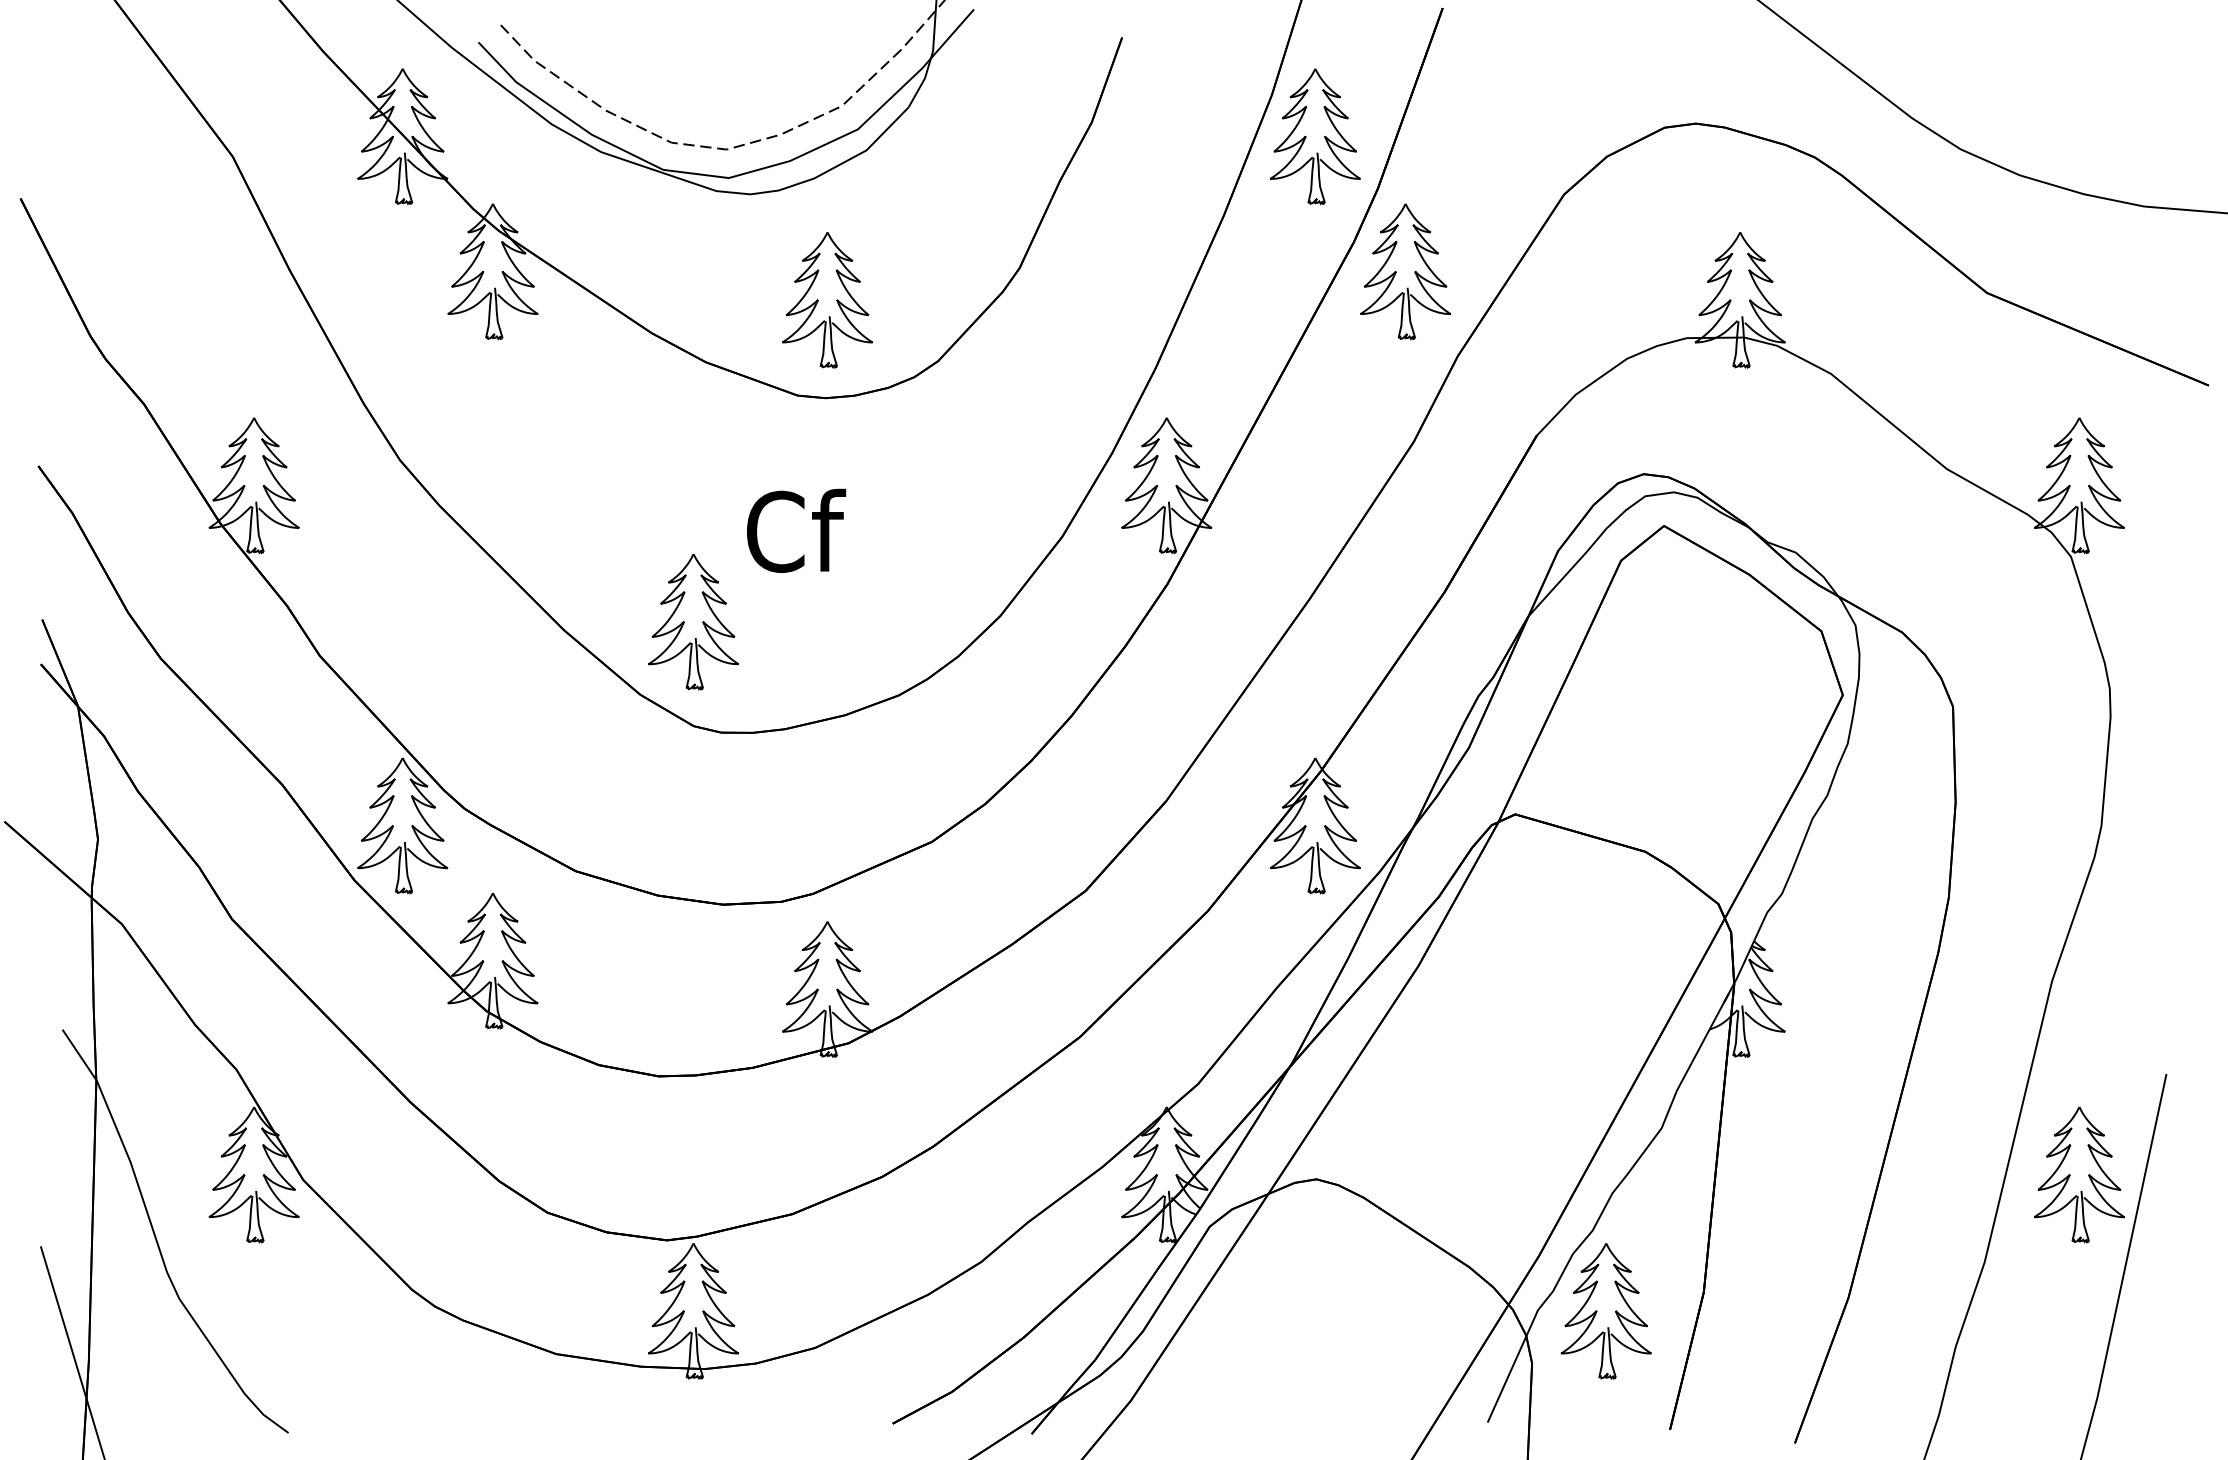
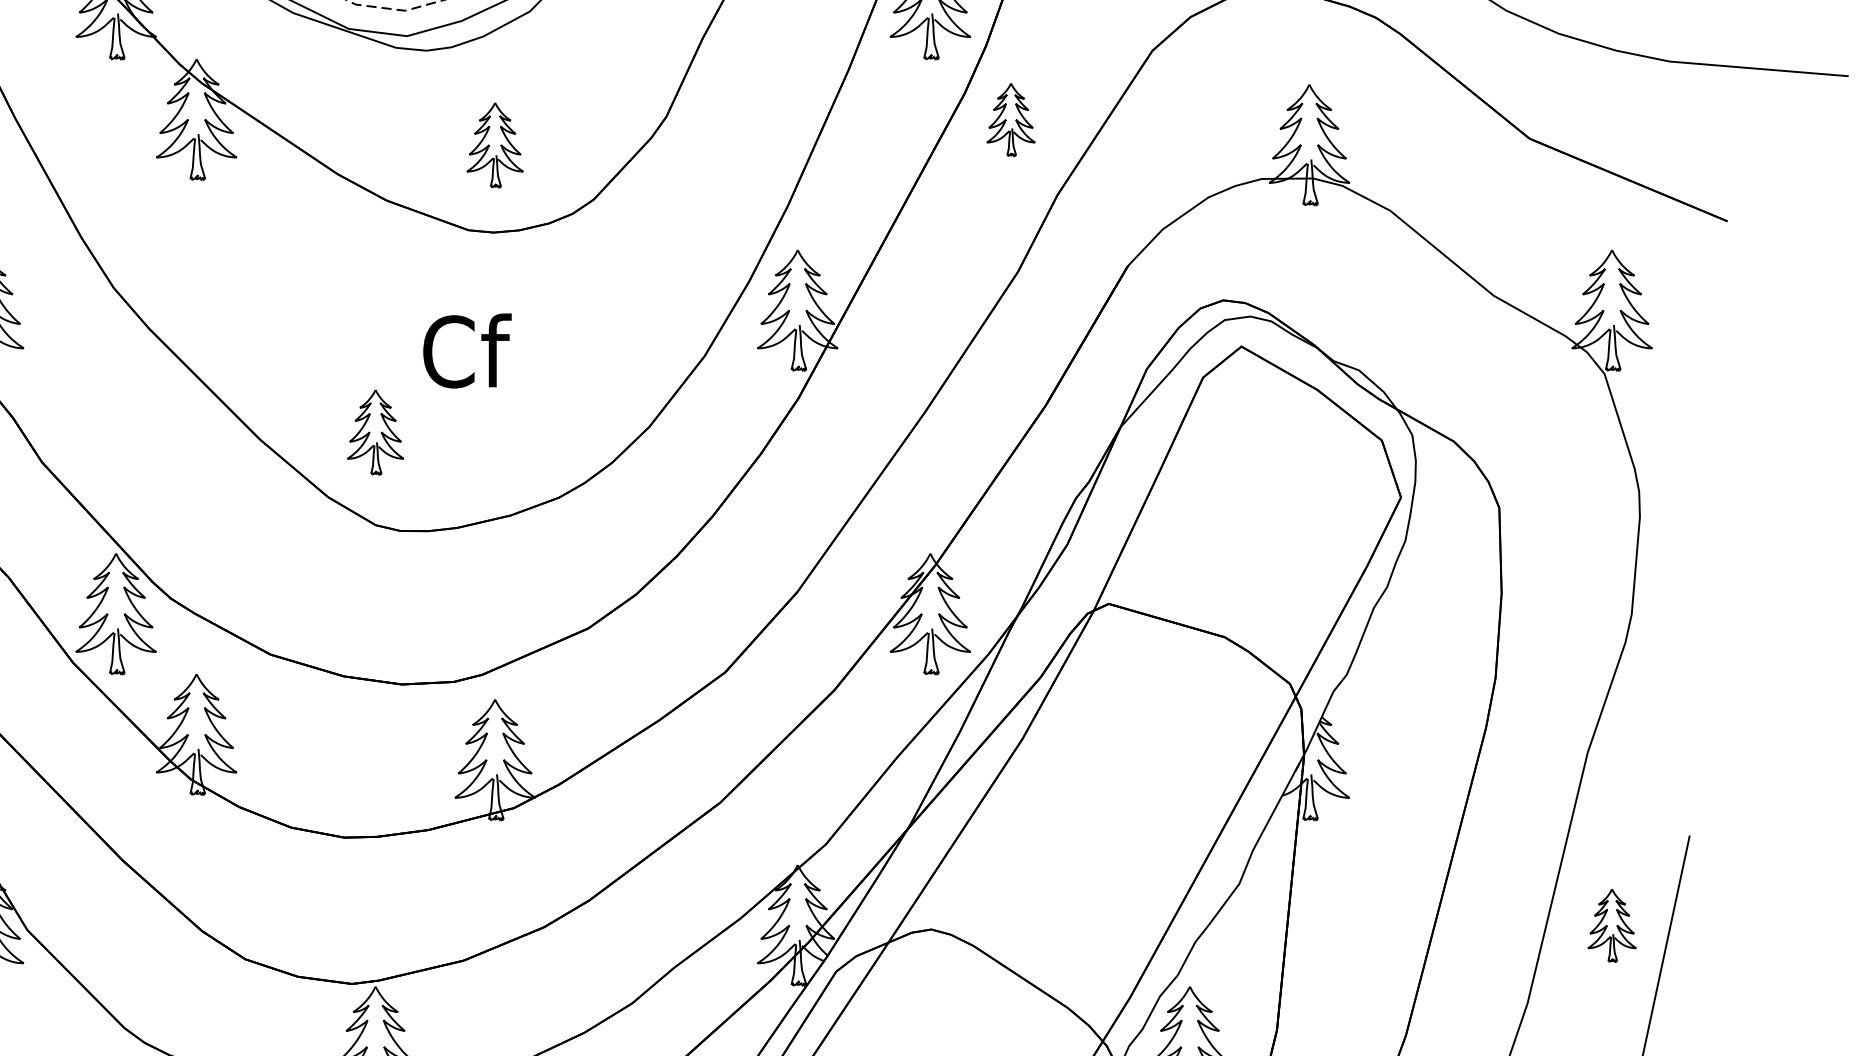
part: (1405, 271) -> (1010, 119), size x0.6
part: (827, 300) -> (495, 145), size x0.7
part: (693, 622) -> (375, 432), size x0.7
part: (2079, 1174) -> (1612, 925), size x0.6

